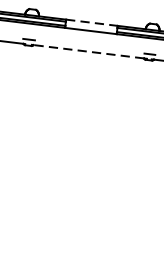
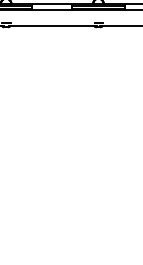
line: (92, 23) -> (52, 4), dashed -> solid
line: (87, 51) -> (51, 26), dashed -> solid

